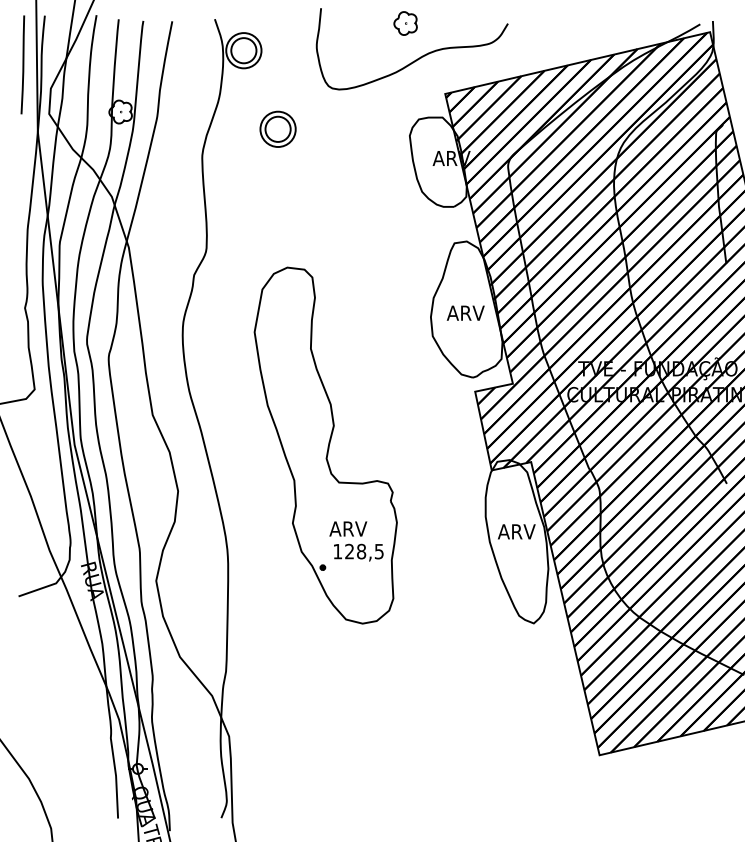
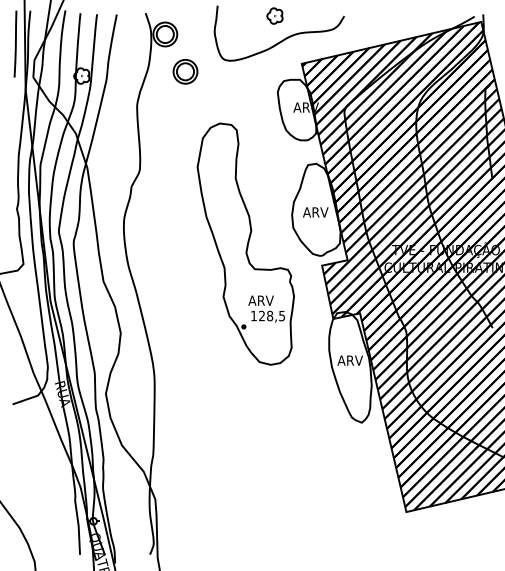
part: (278, 128) -> (185, 71), moved
part: (325, 444) -> (245, 243), moved

